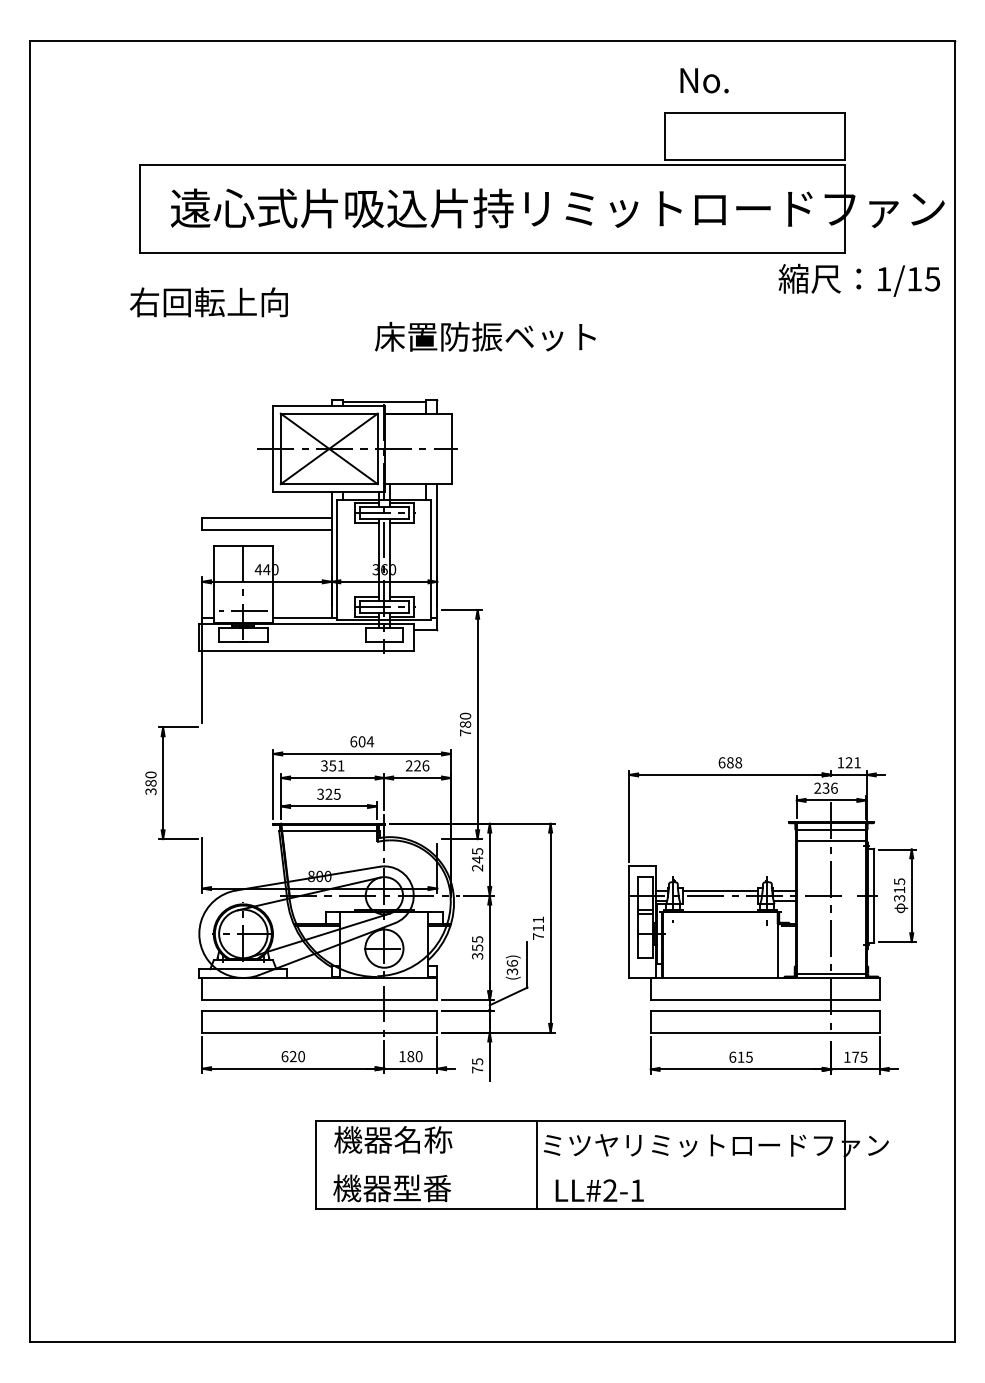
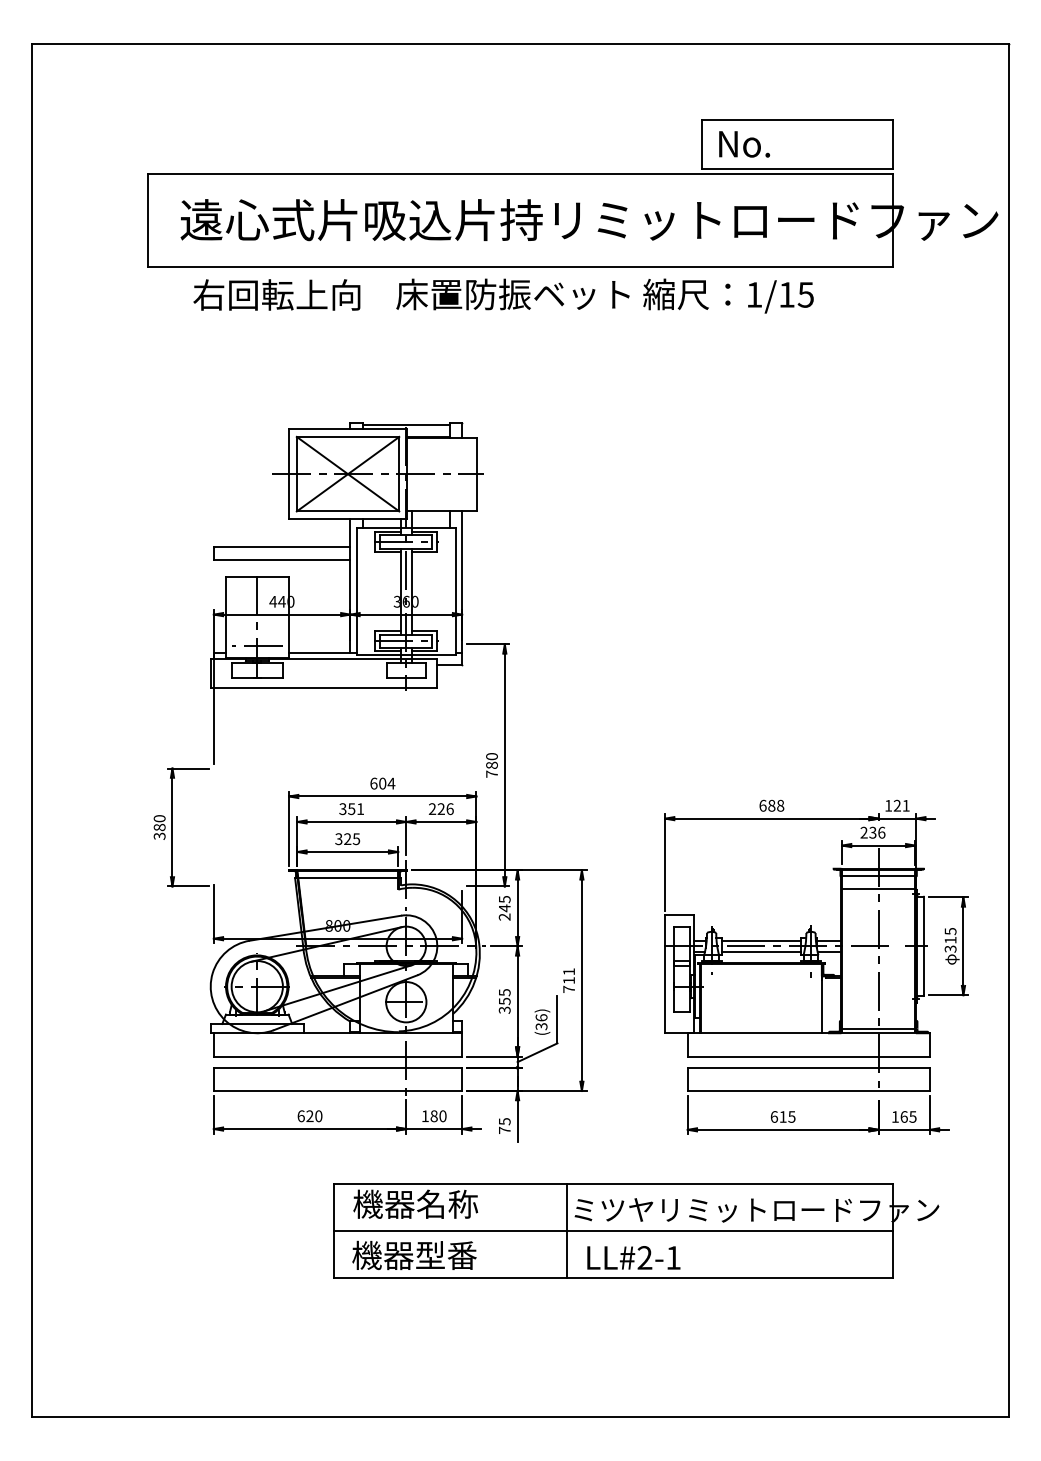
text: (704, 80) -> (744, 144), moved
text: (858, 279) -> (727, 295), moved
text: (208, 302) -> (276, 295), moved
text: (485, 336) -> (513, 294), moved
line: (719, 900) -> (760, 951), added
text: (855, 1056) -> (904, 1116), 175 -> 165
line: (580, 1165) -> (613, 1231), added

